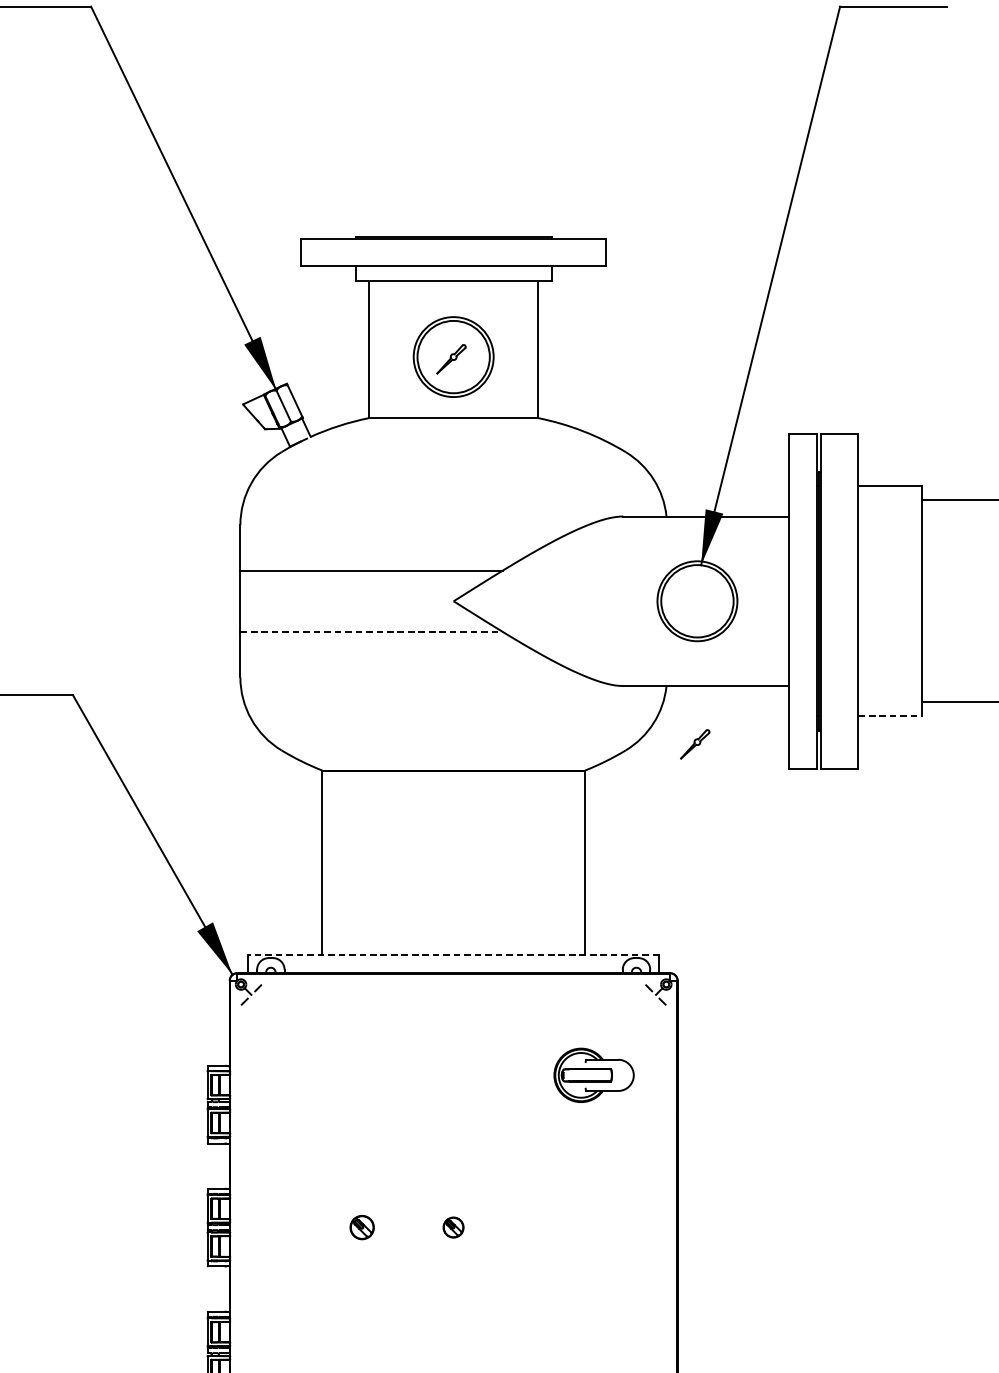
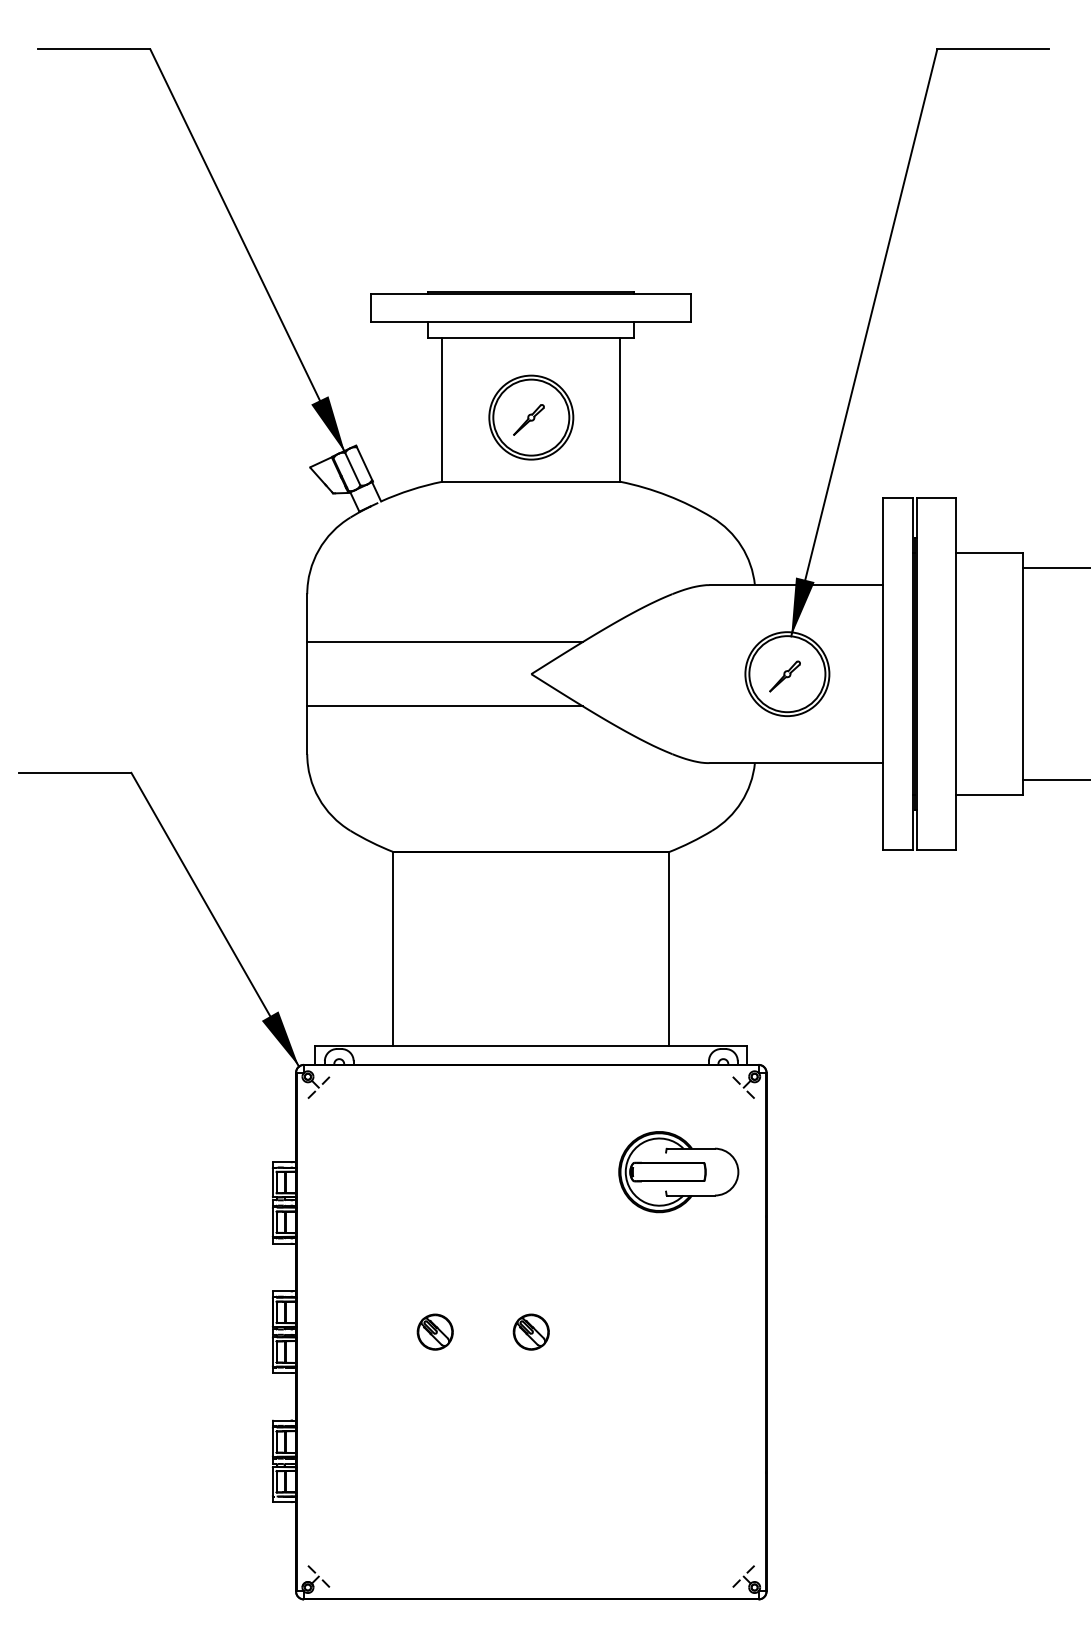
line: (371, 632) -> (444, 706), dashed -> solid
line: (889, 716) -> (989, 795), dashed -> solid
part: (694, 744) -> (784, 676), moved
line: (452, 955) -> (530, 1046), dashed -> solid
part: (593, 1075) -> (678, 1172), size x1.43
part: (361, 1226) -> (434, 1331), size x1.43
part: (452, 1226) -> (530, 1331), size x1.67

